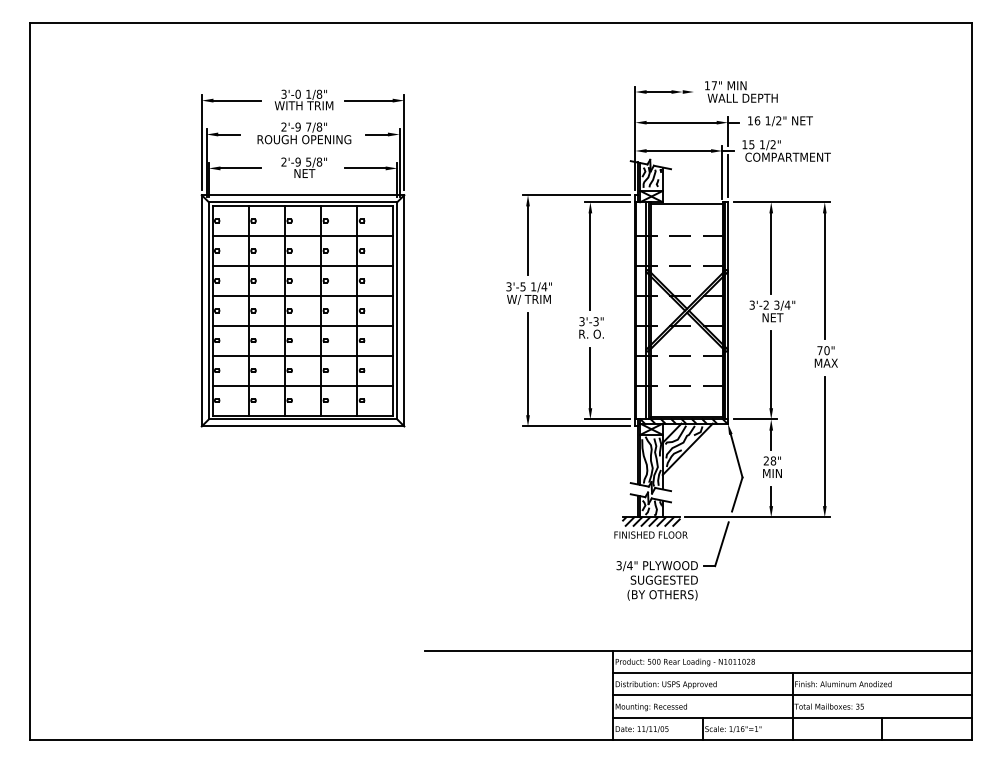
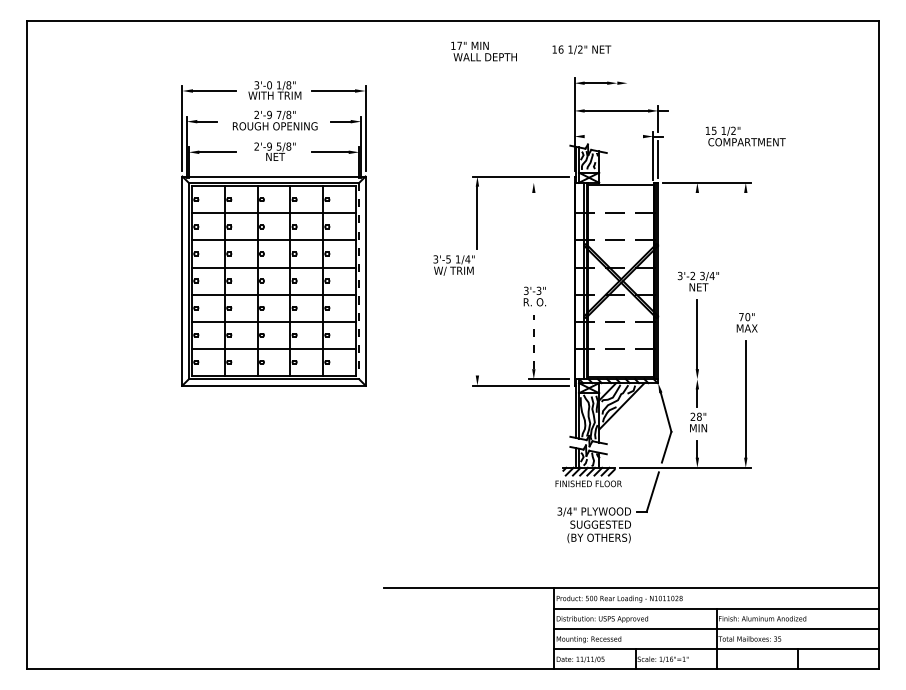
text: (741, 91) -> (484, 51), moved
text: (780, 121) -> (581, 50), moved
line: (678, 150) -> (613, 136), removed
text: (786, 150) -> (745, 136), moved
line: (607, 202) -> (549, 183), removed
line: (771, 253) -> (697, 229), removed
line: (590, 261) -> (533, 236), removed
line: (824, 276) -> (745, 250), removed
text: (528, 293) -> (453, 265), moved
line: (397, 310) -> (359, 280), solid -> dashed
line: (528, 364) -> (477, 329), removed
line: (590, 377) -> (533, 341), solid -> dashed
line: (754, 419) -> (682, 379), removed

